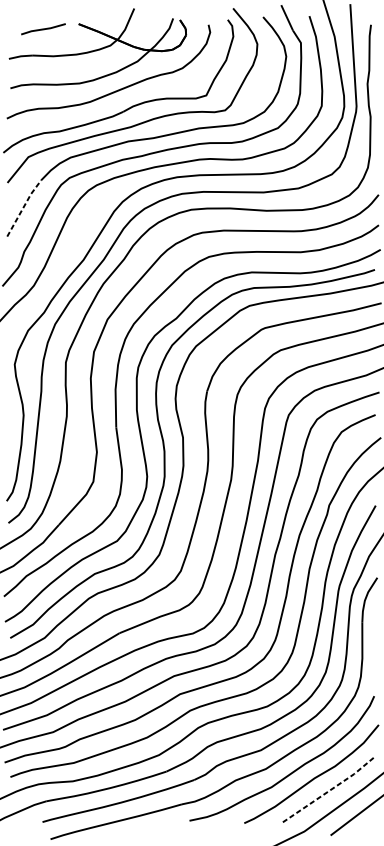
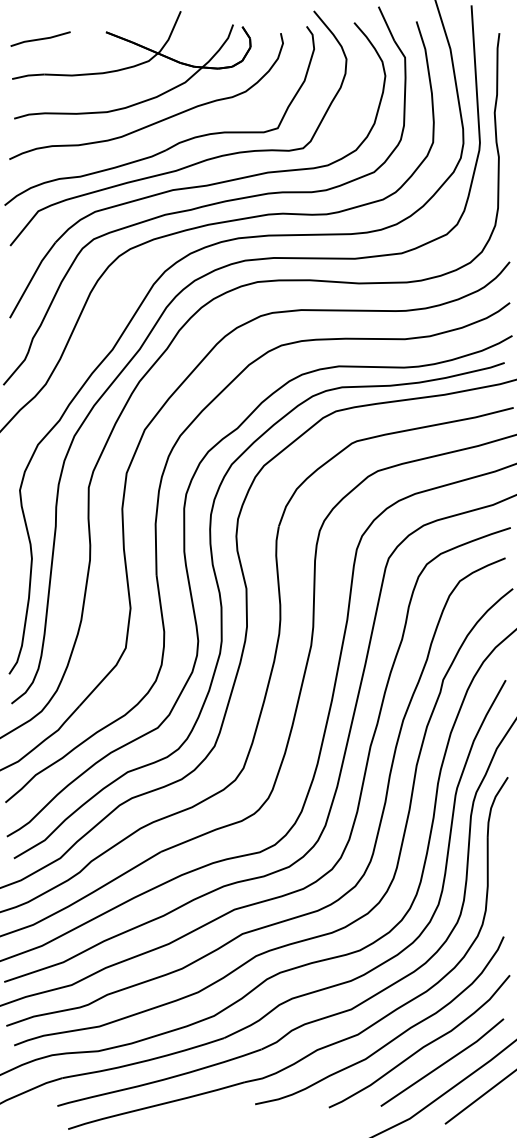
line: (43, 28) -> (40, 38), moved
line: (23, 207) -> (31, 279), dashed -> solid
line: (330, 790) -> (444, 1063), dashed -> solid

